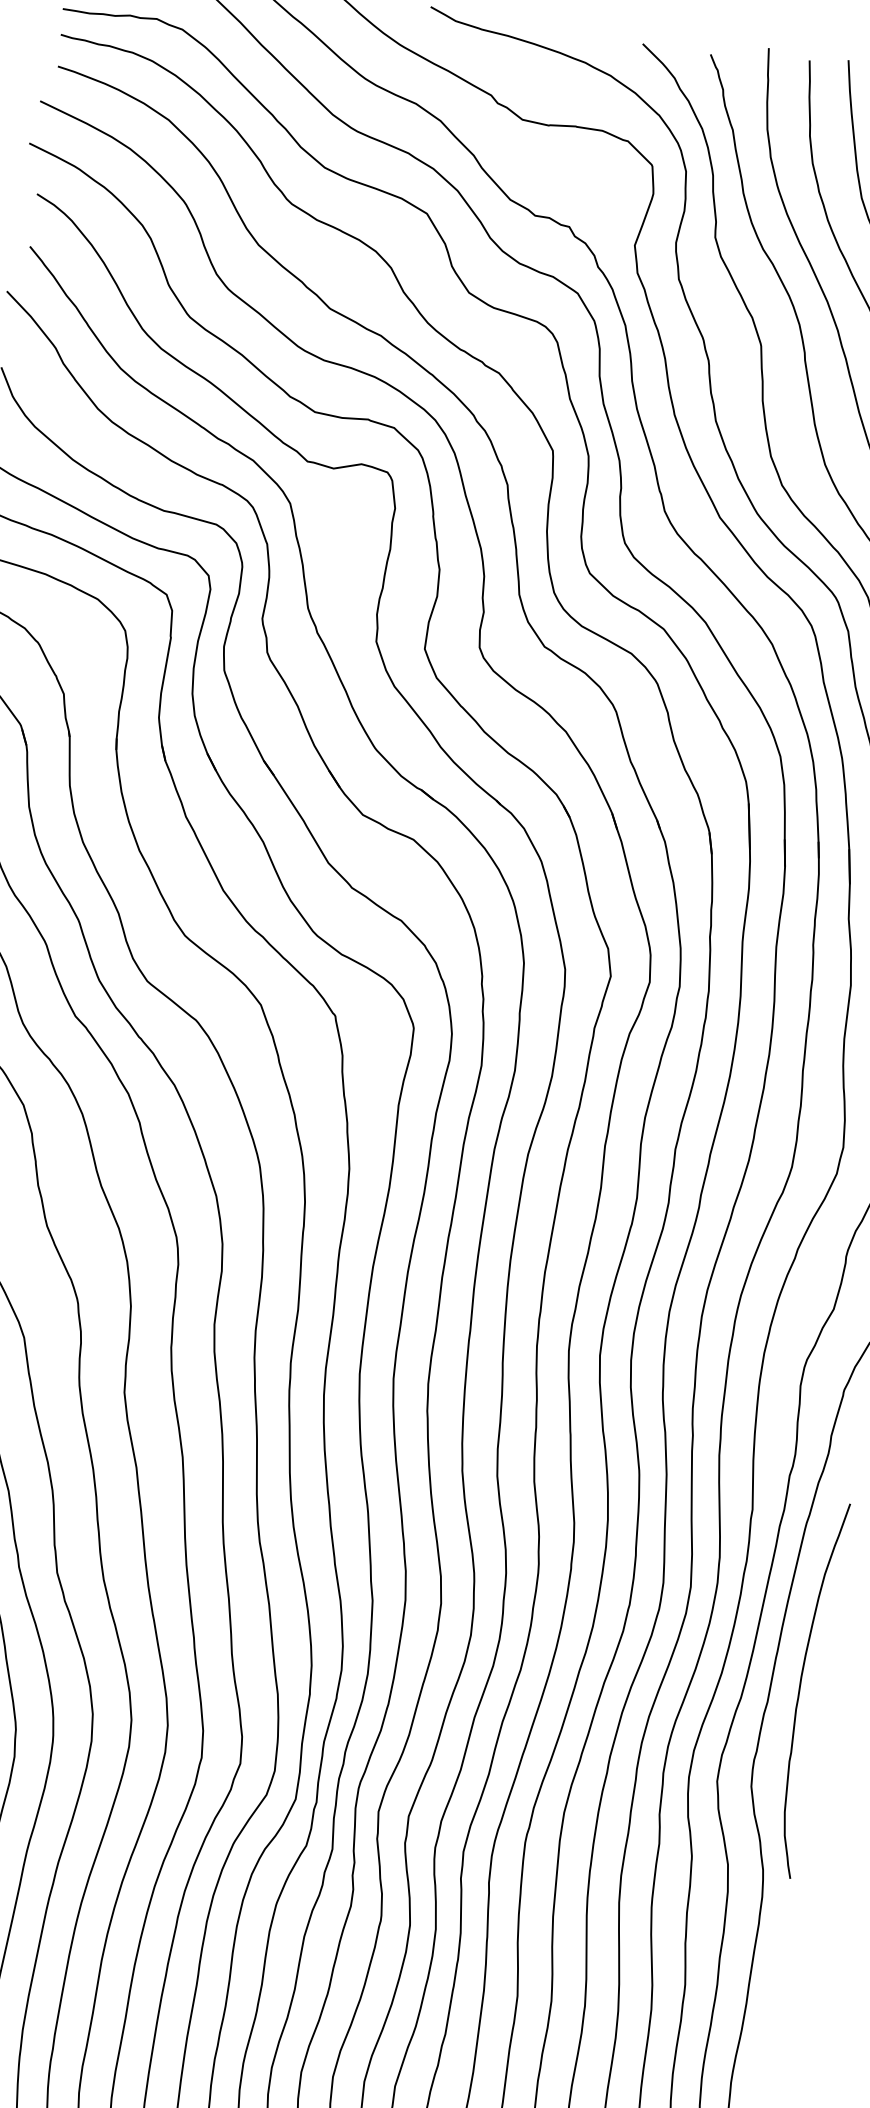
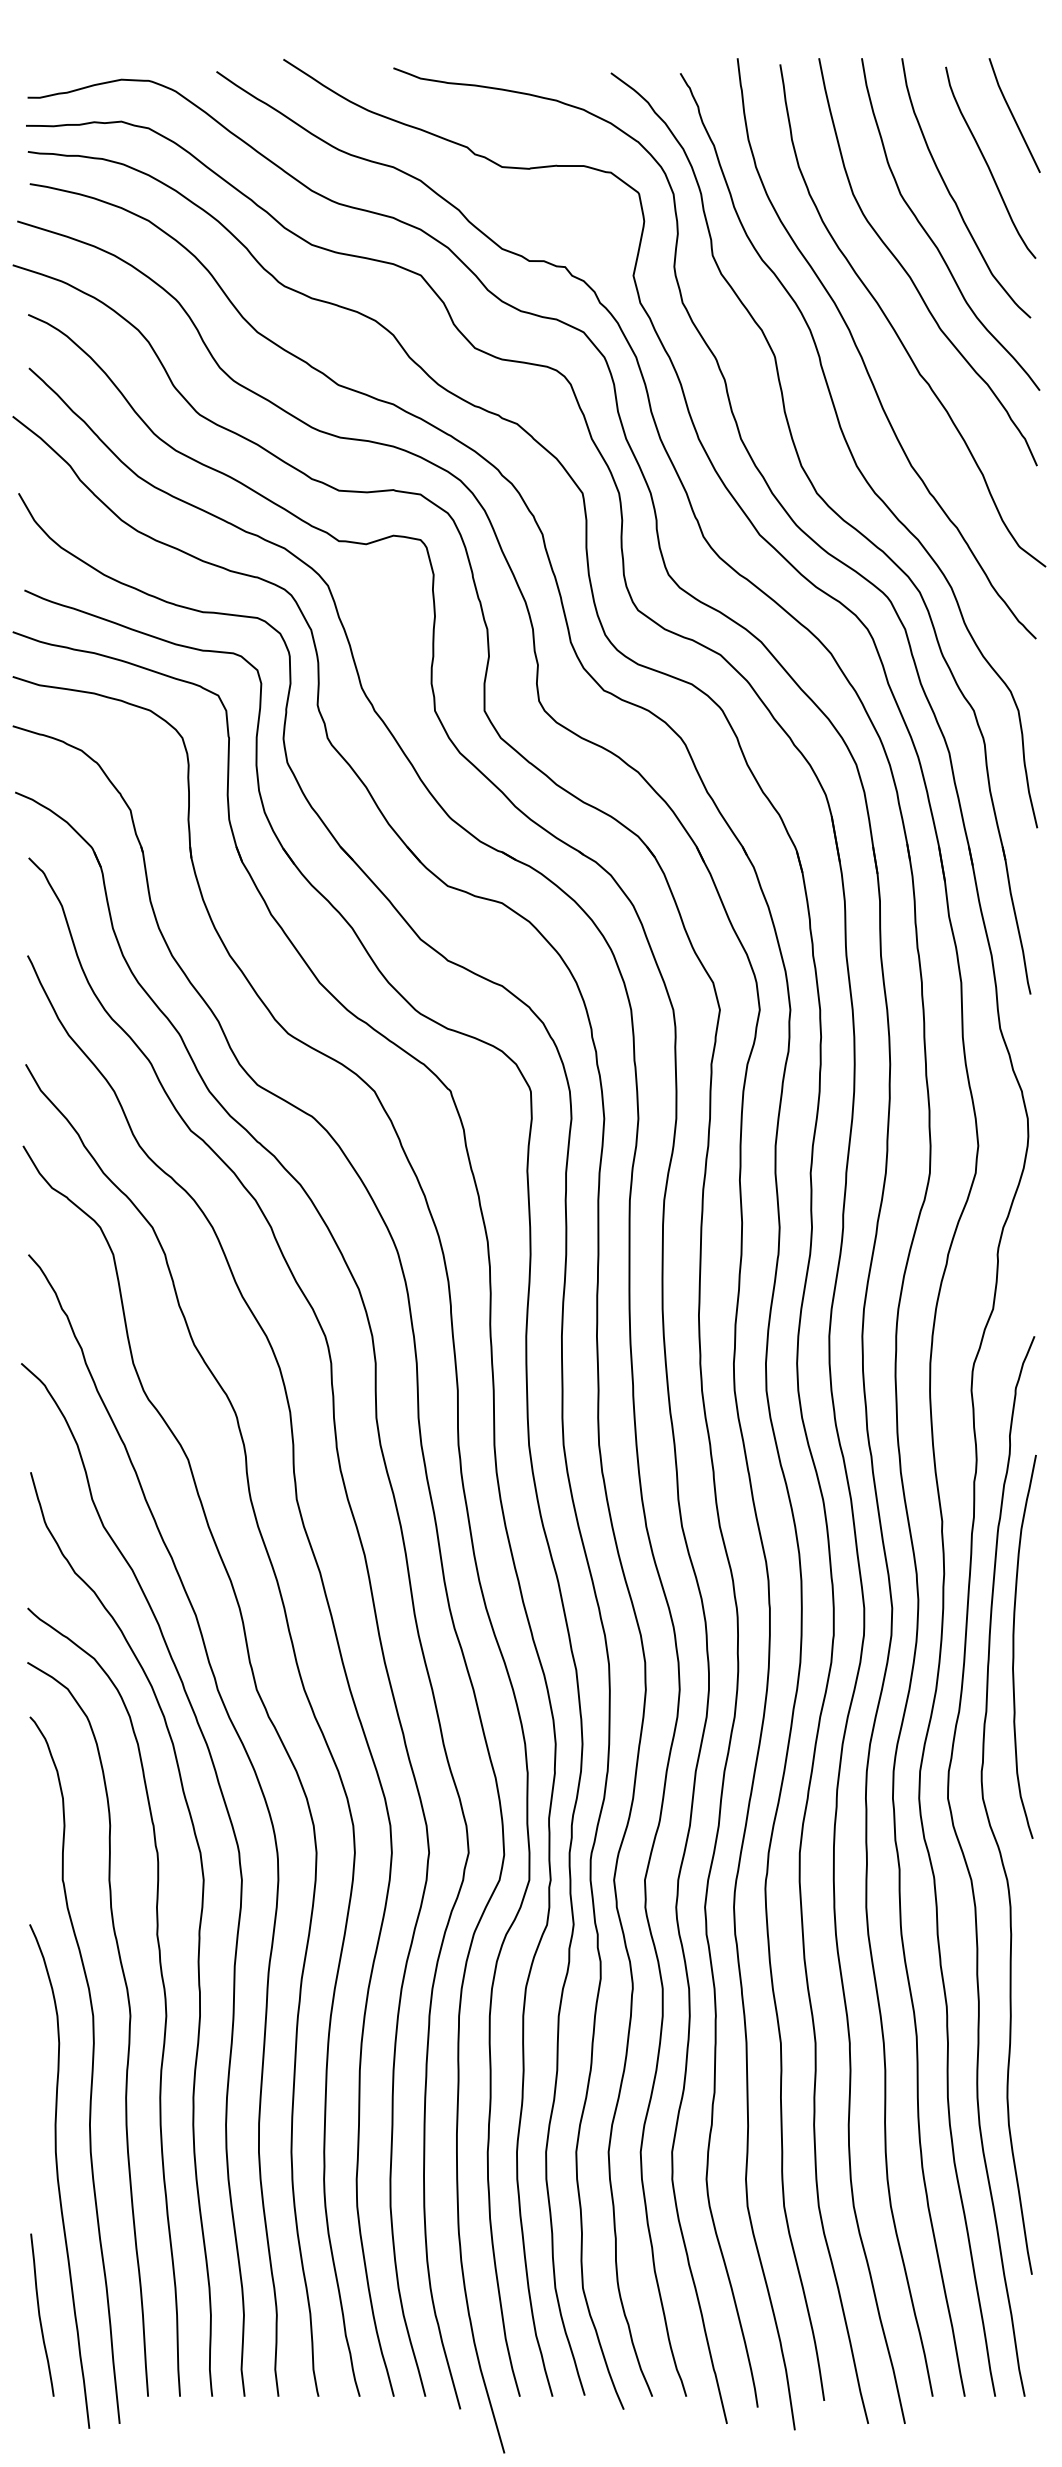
curve: (800, 1687) -> (1014, 1646), moved

